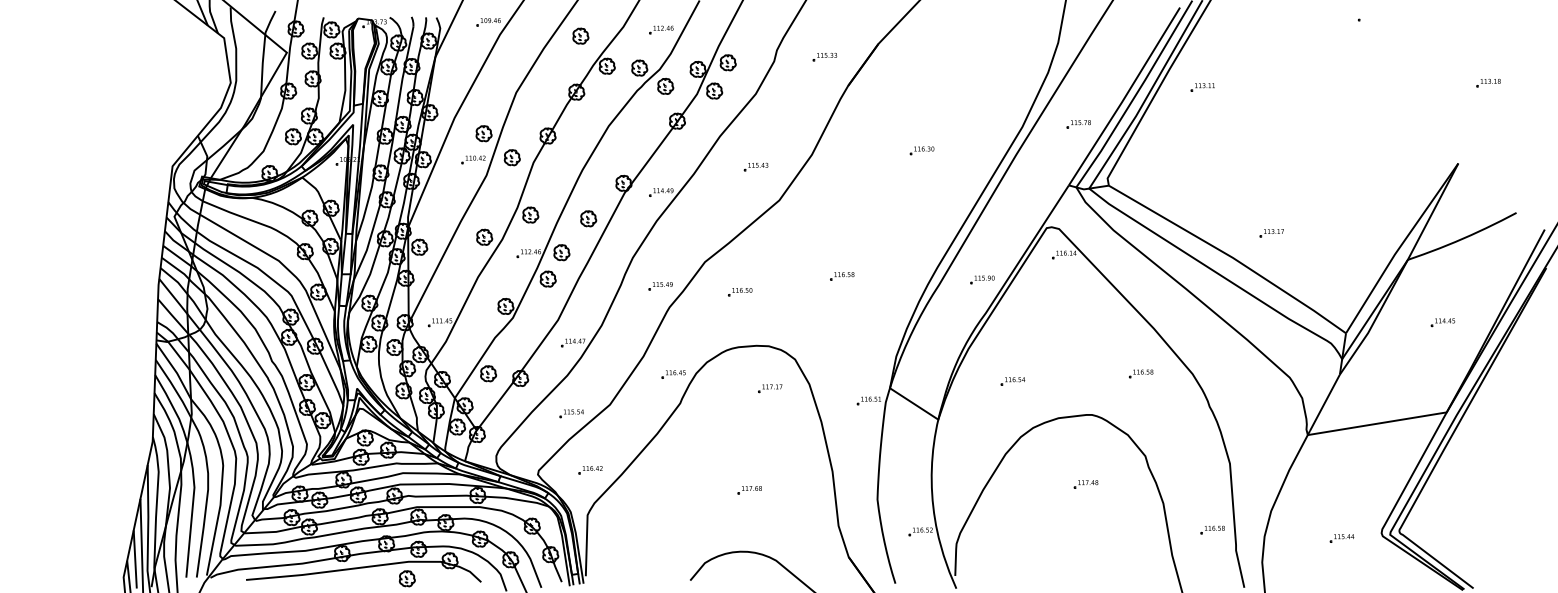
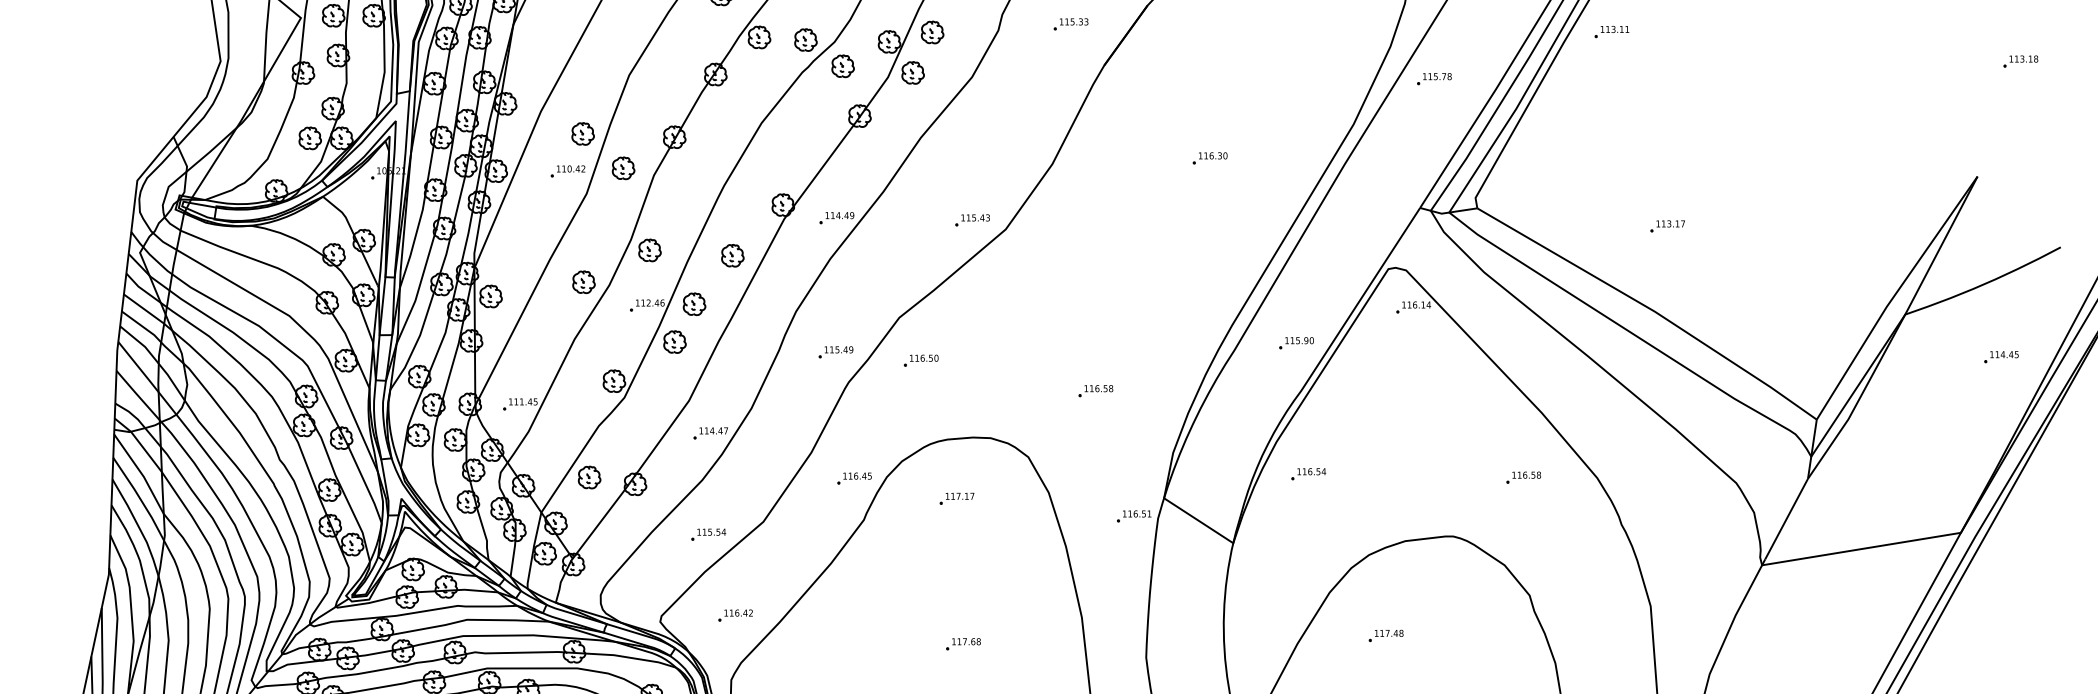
part: (1202, 87) -> (1611, 32), moved
part: (1078, 124) -> (1433, 79), moved
part: (755, 166) -> (971, 219), moved
part: (1271, 233) -> (1667, 226), moved
part: (842, 276) -> (1096, 391), moved
part: (740, 292) -> (921, 361), moved
part: (1442, 322) -> (2000, 356), moved
part: (1012, 381) -> (1307, 474), moved
part: (770, 388) -> (957, 498), moved
part: (1085, 484) -> (1385, 636), moved

